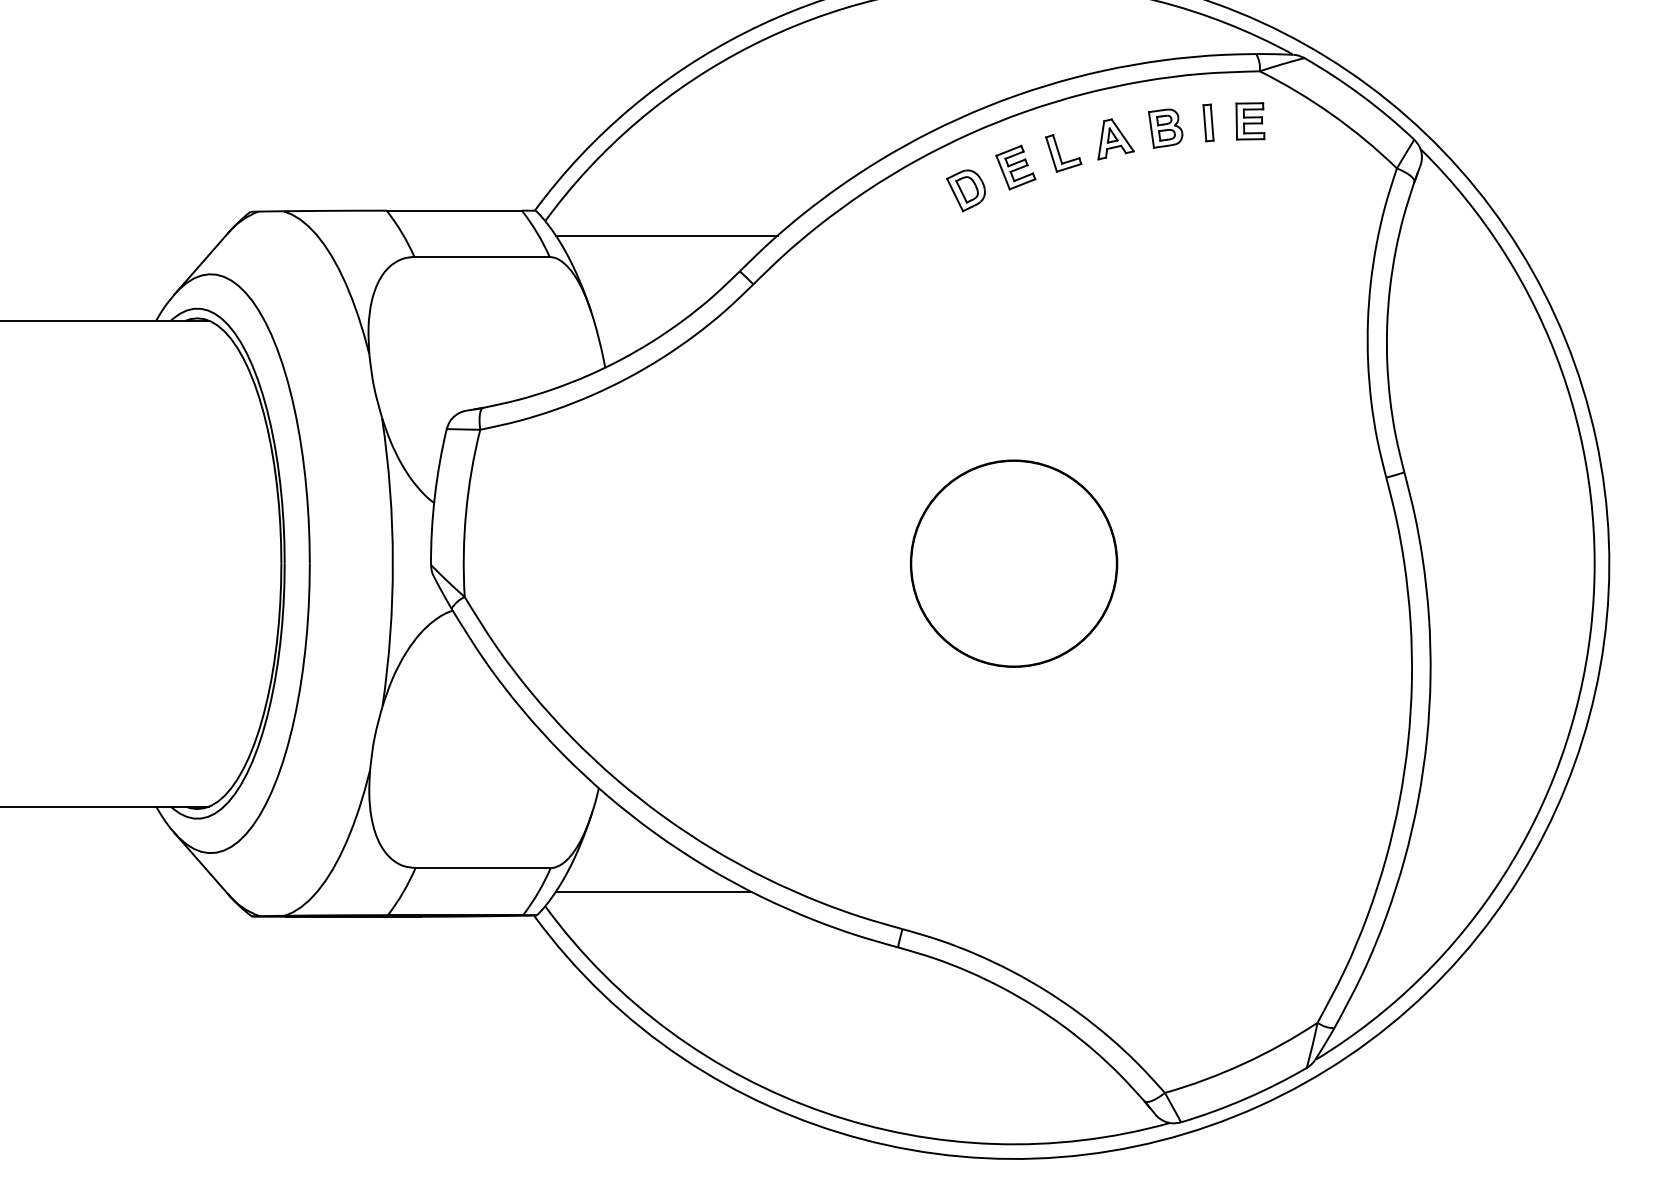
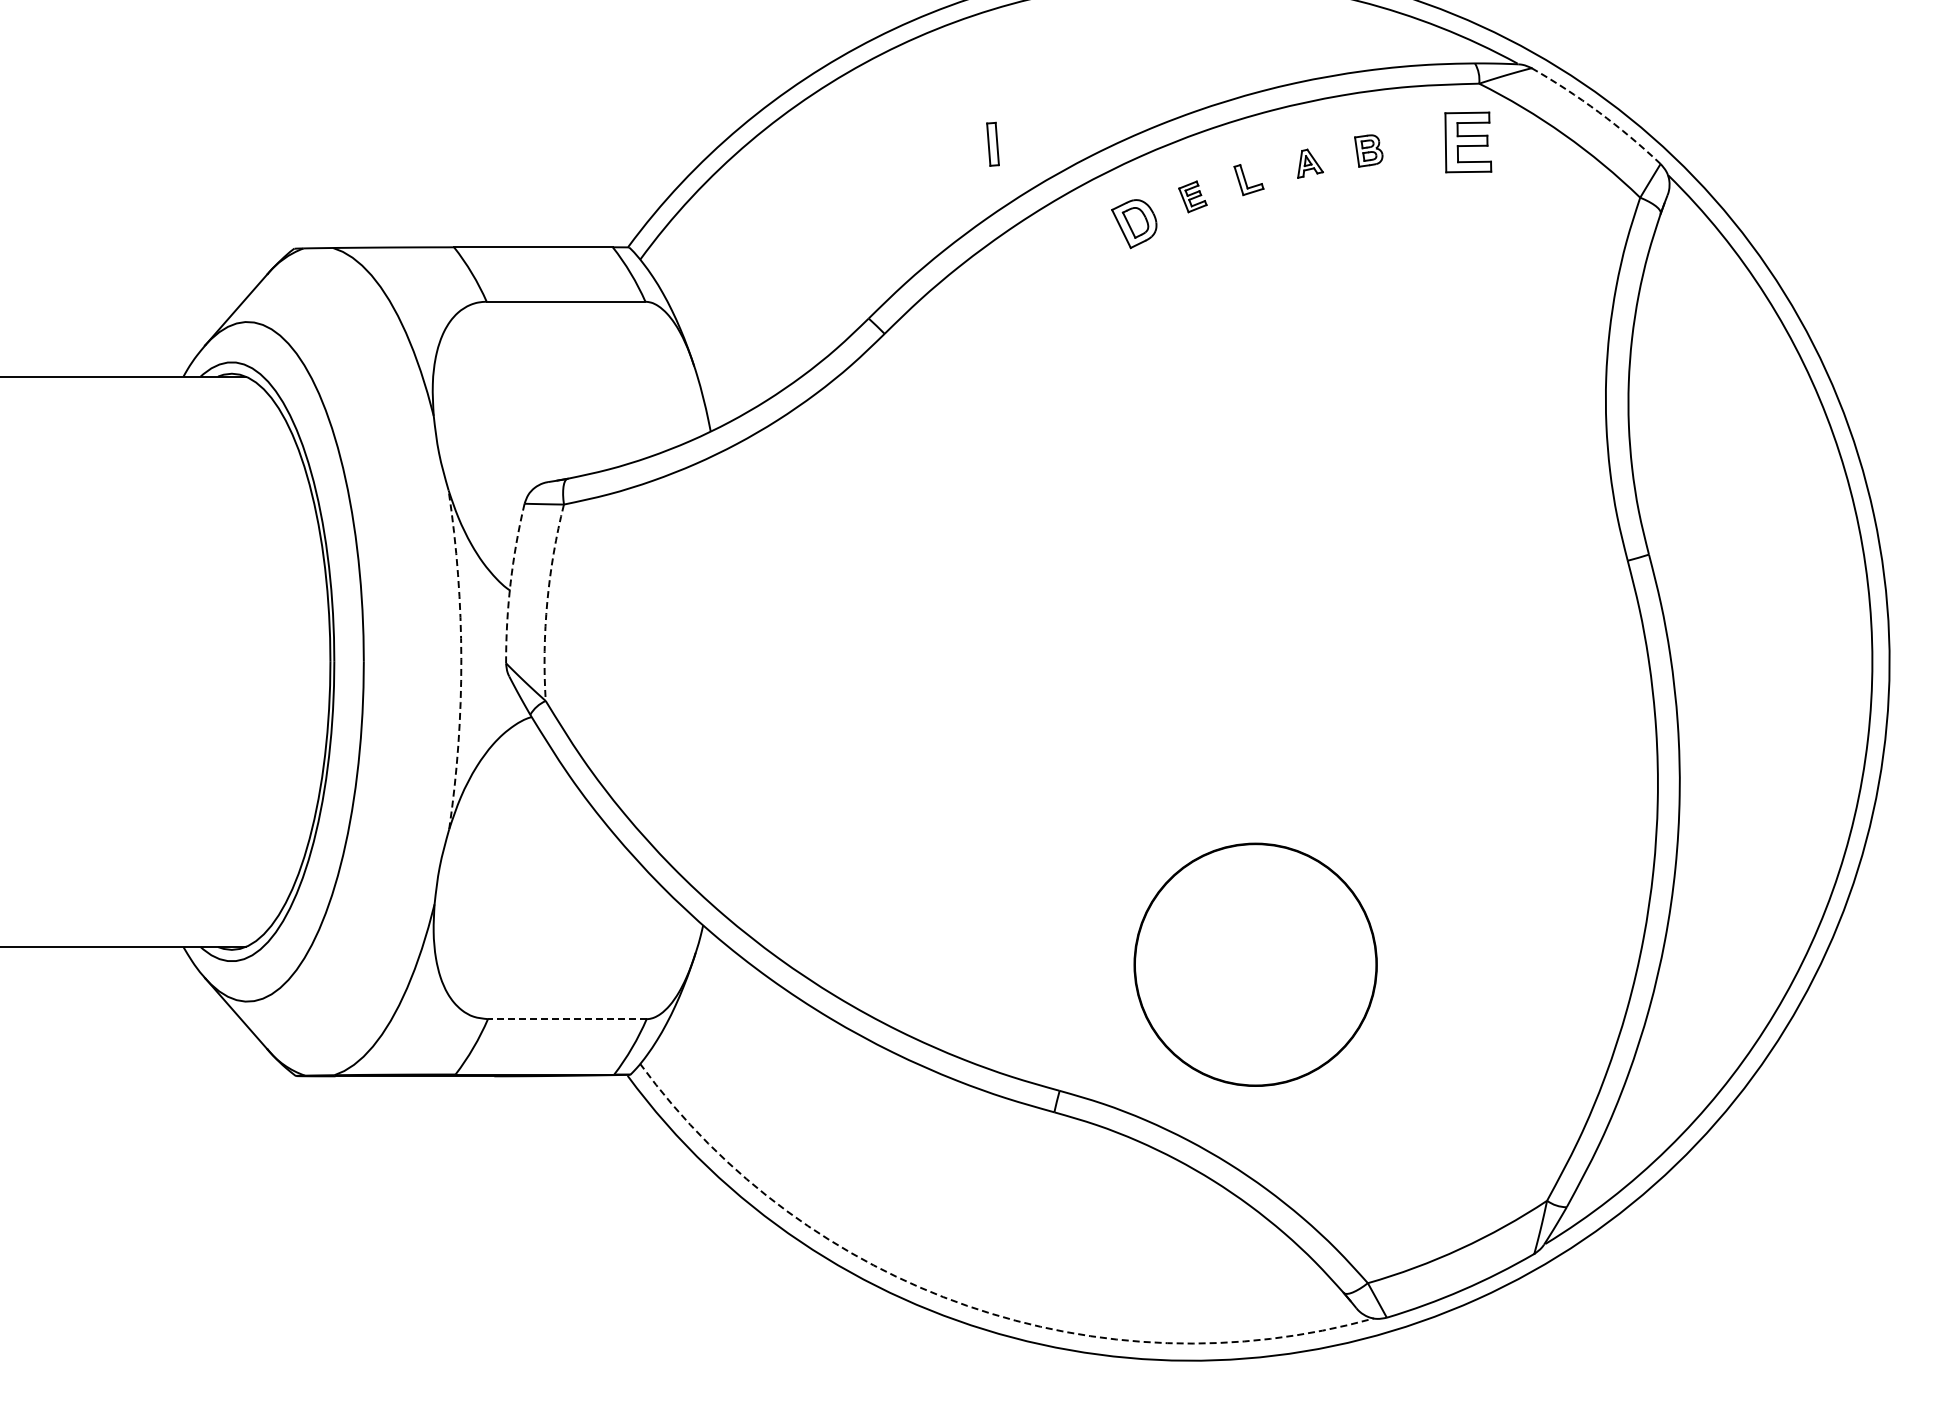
arc: (1361, 95) -> (1598, 112), solid -> dashed
part: (1249, 121) -> (1467, 142), size x1.4
part: (1208, 122) -> (992, 143), moved
part: (1165, 128) -> (1368, 150), size x0.7
part: (1116, 139) -> (1310, 163), size x0.6
part: (1063, 152) -> (1248, 179), size x0.7
part: (1015, 167) -> (1192, 196), size x0.6
line: (666, 235) -> (782, 276), removed
arc: (434, 496) -> (510, 583), solid -> dashed
arc: (466, 513) -> (547, 602), solid -> dashed
arc: (393, 561) -> (461, 659), solid -> dashed
circle: (1013, 563) -> (1255, 964), moved
line: (482, 868) -> (566, 1019), solid -> dashed
line: (653, 891) -> (767, 1046), removed
arc: (823, 1111) -> (967, 1305), solid -> dashed

